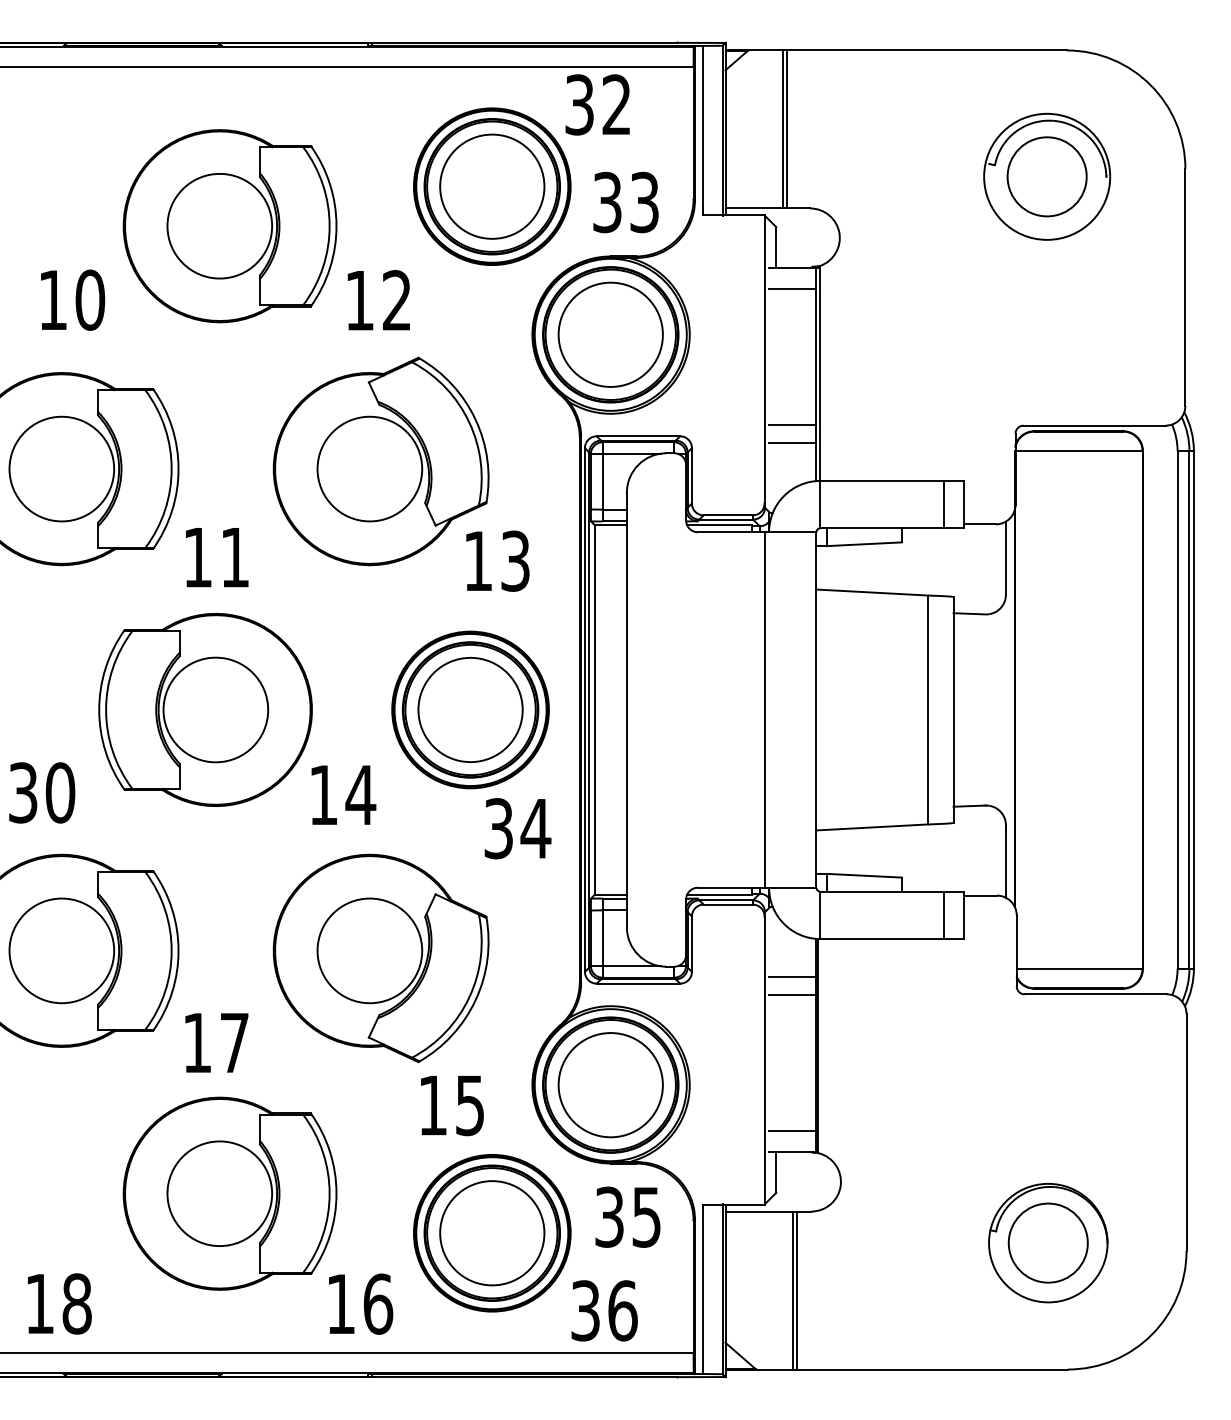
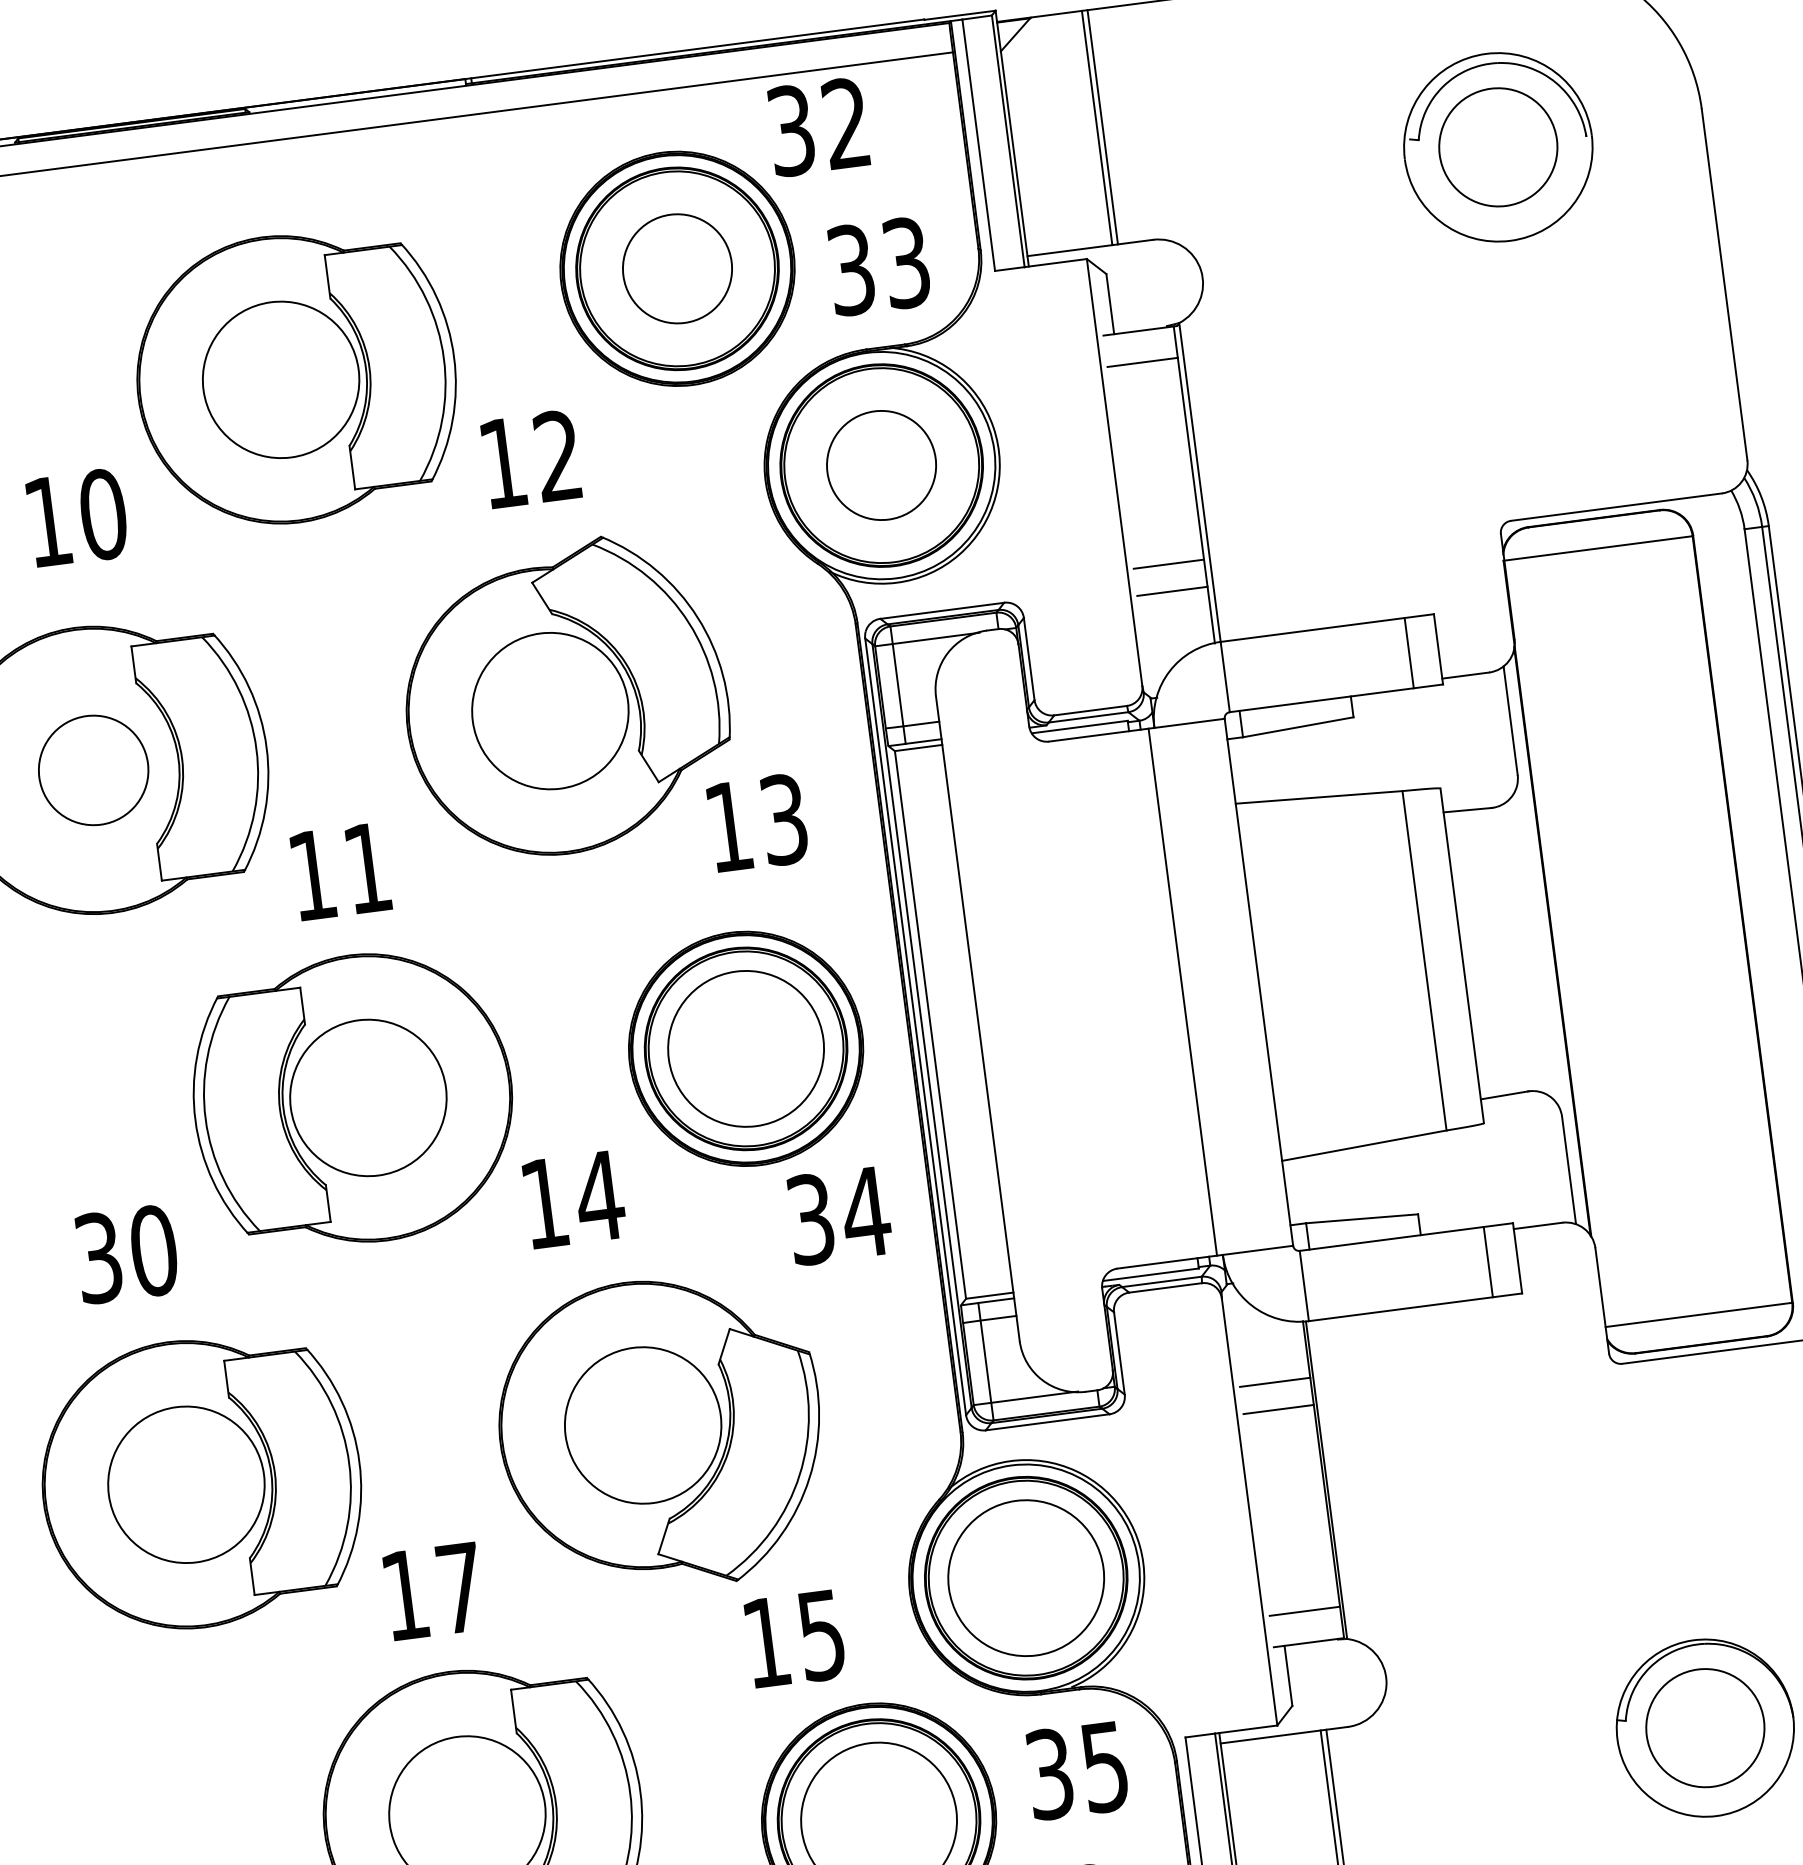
circle: (492, 186) -> (677, 268), size x0.7
circle: (610, 334) -> (881, 465), size x0.7
circle: (61, 468) -> (93, 769), size x0.7

